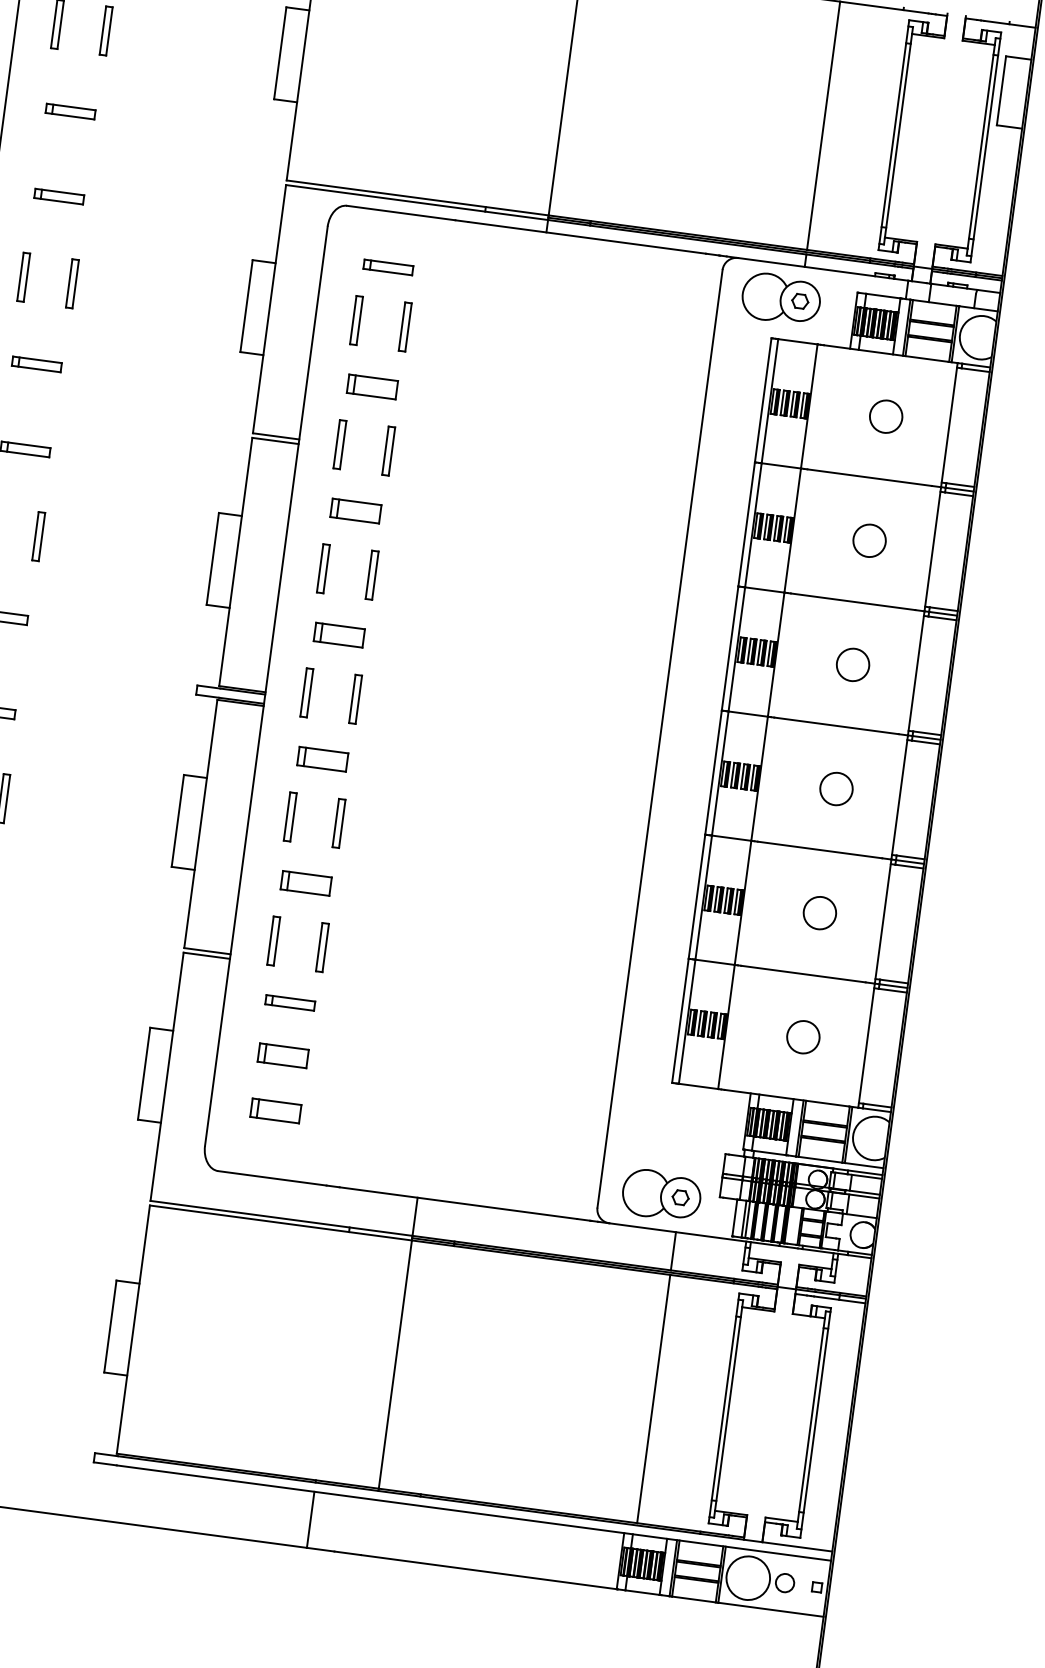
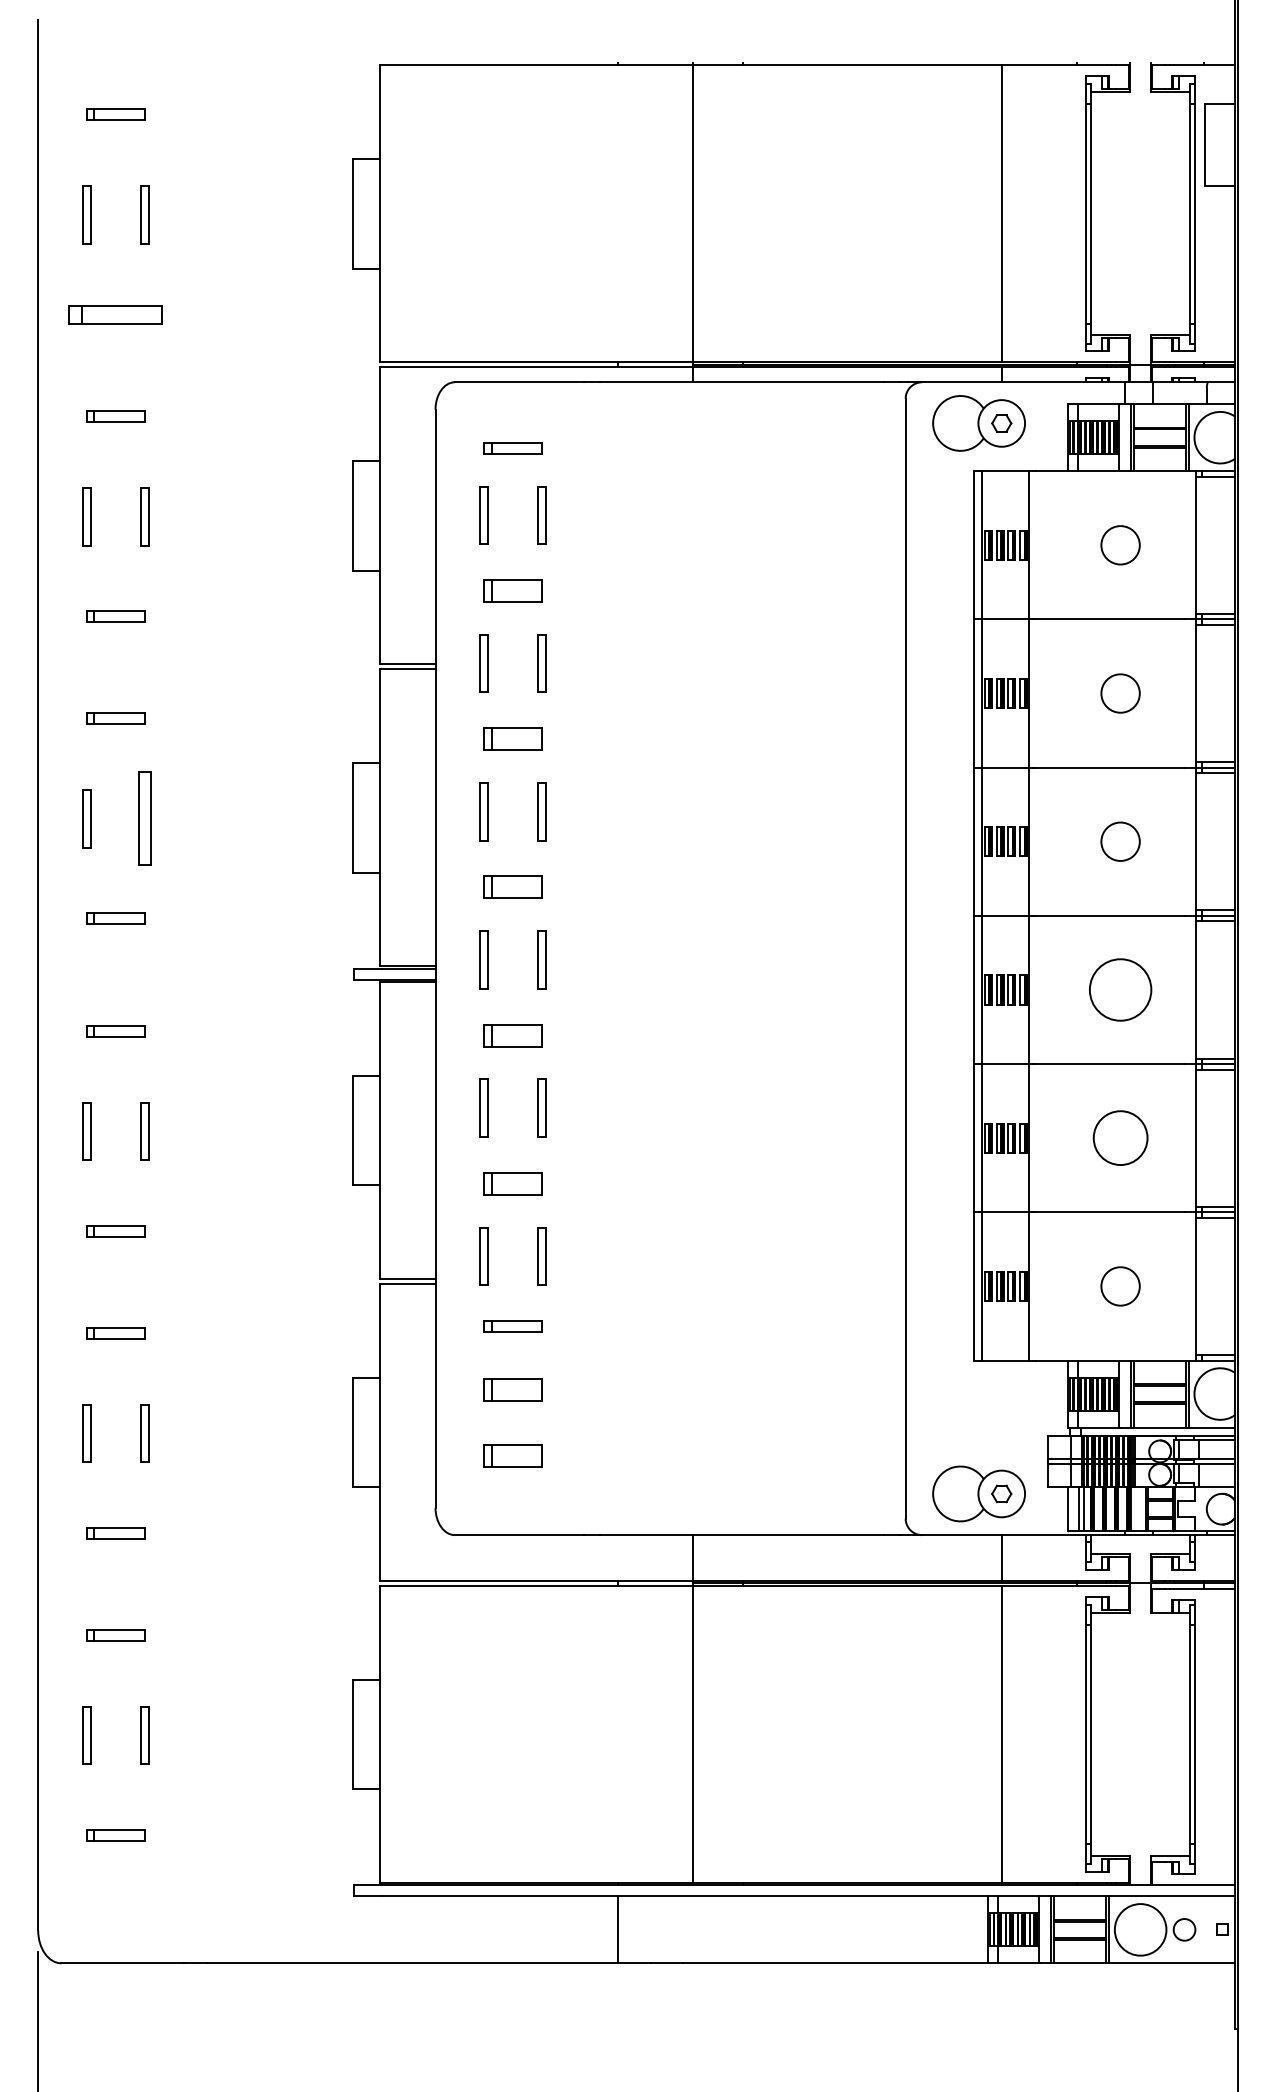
part: (70, 112) -> (115, 315), size x1.6
part: (38, 536) -> (144, 818), size x1.6
circle: (836, 788) -> (1120, 989), size x1.6
circle: (819, 913) -> (1120, 1138), size x1.4

